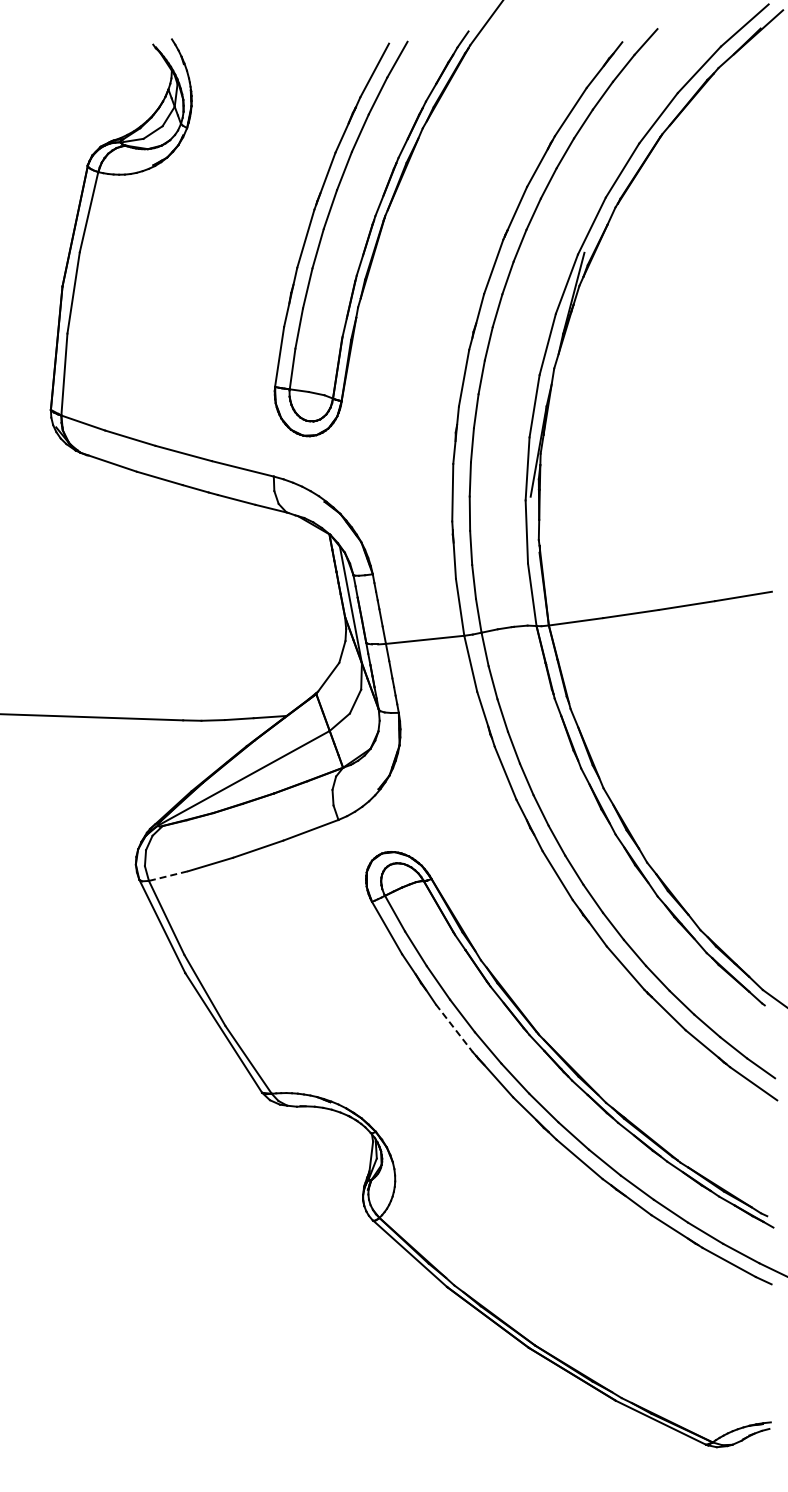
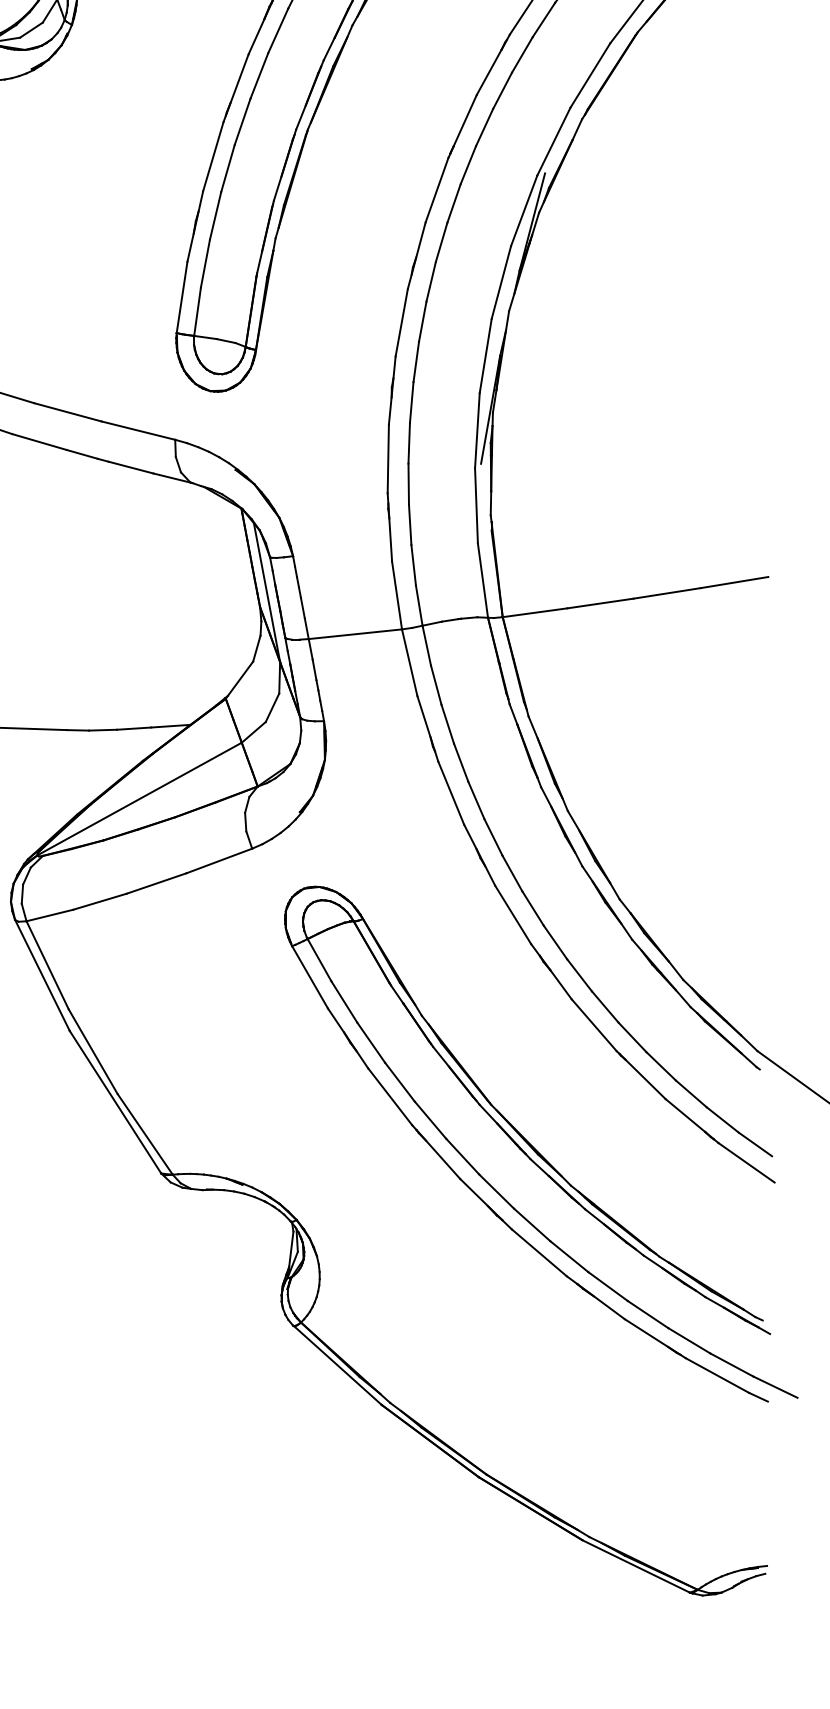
line: (169, 875) -> (51, 914), dashed -> solid
line: (454, 1028) -> (390, 1096), dashed -> solid

